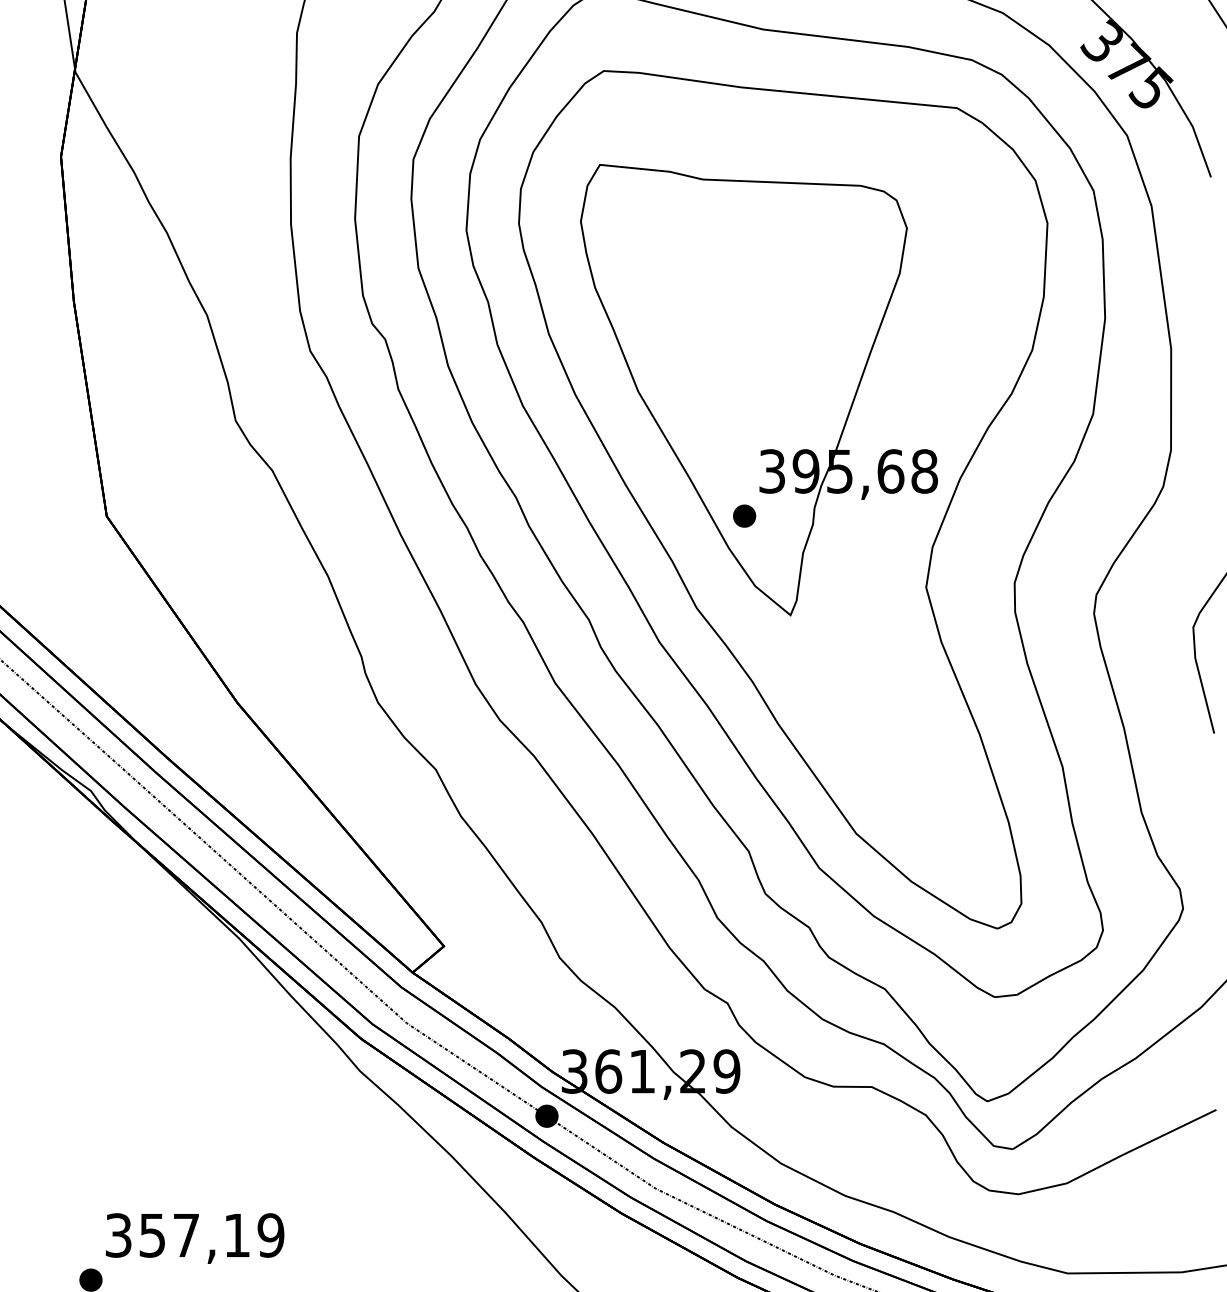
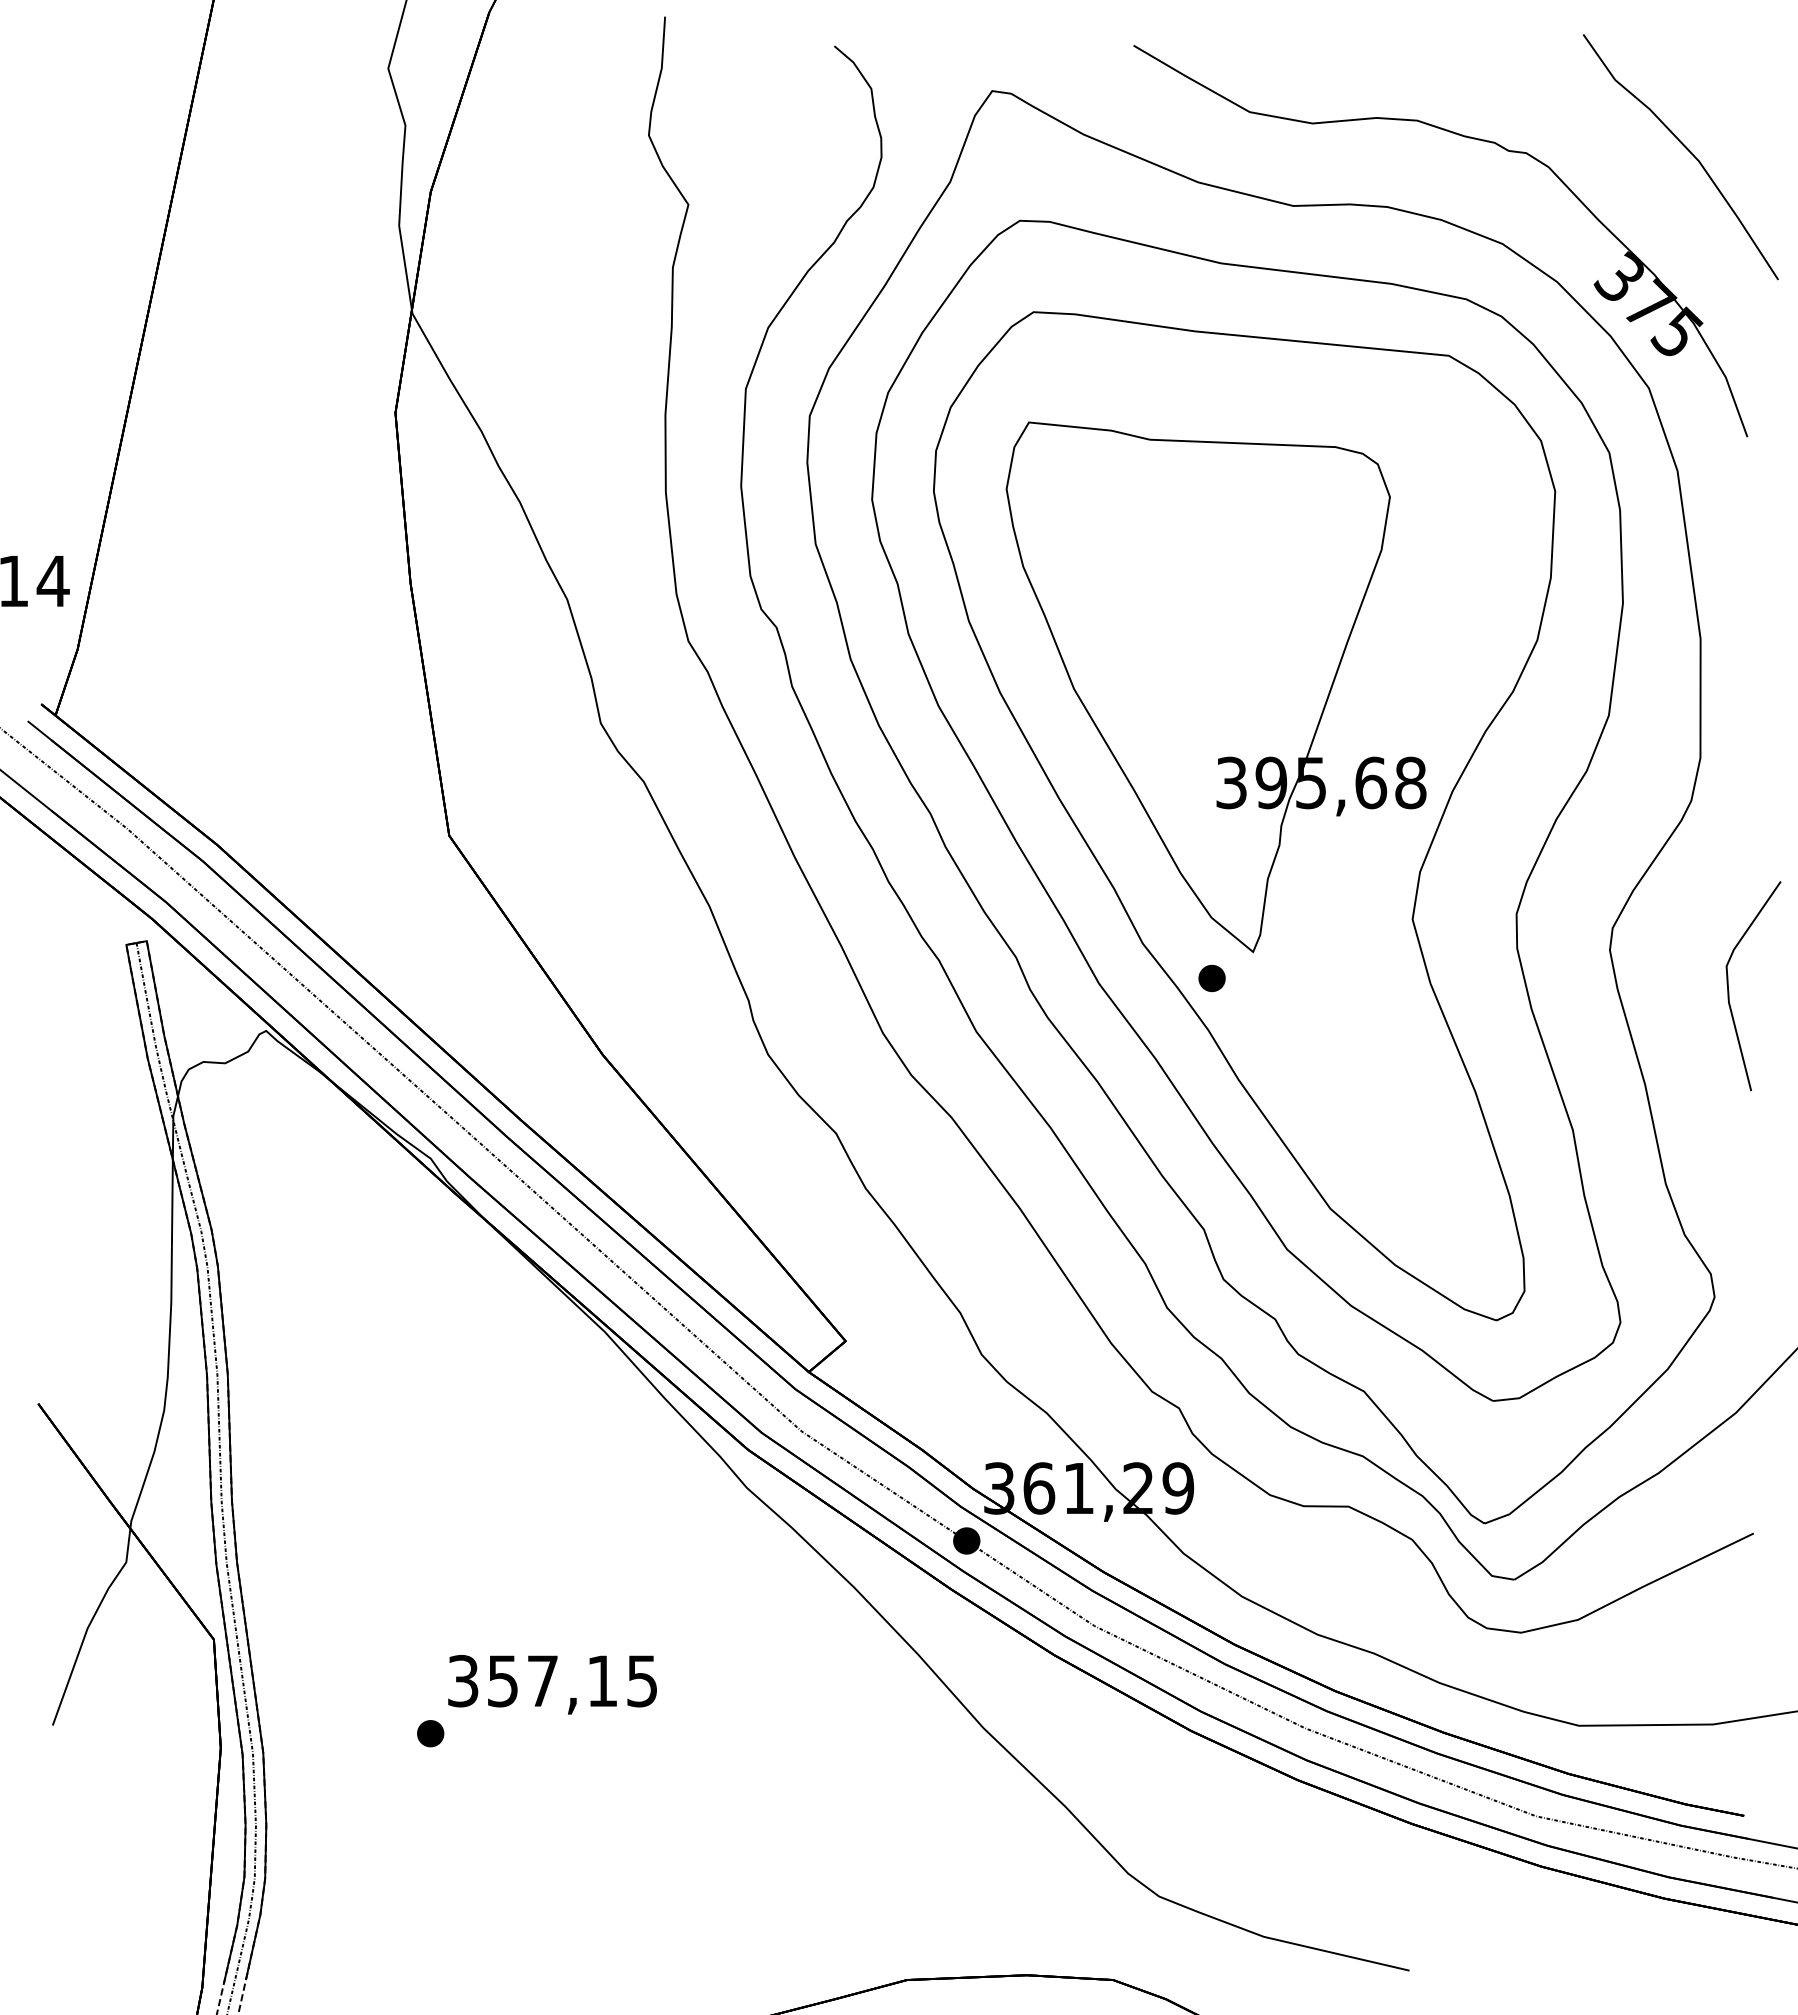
part: (744, 516) -> (1211, 978), moved
text: (270, 1235) -> (641, 1681), 357,19 -> 357,15

